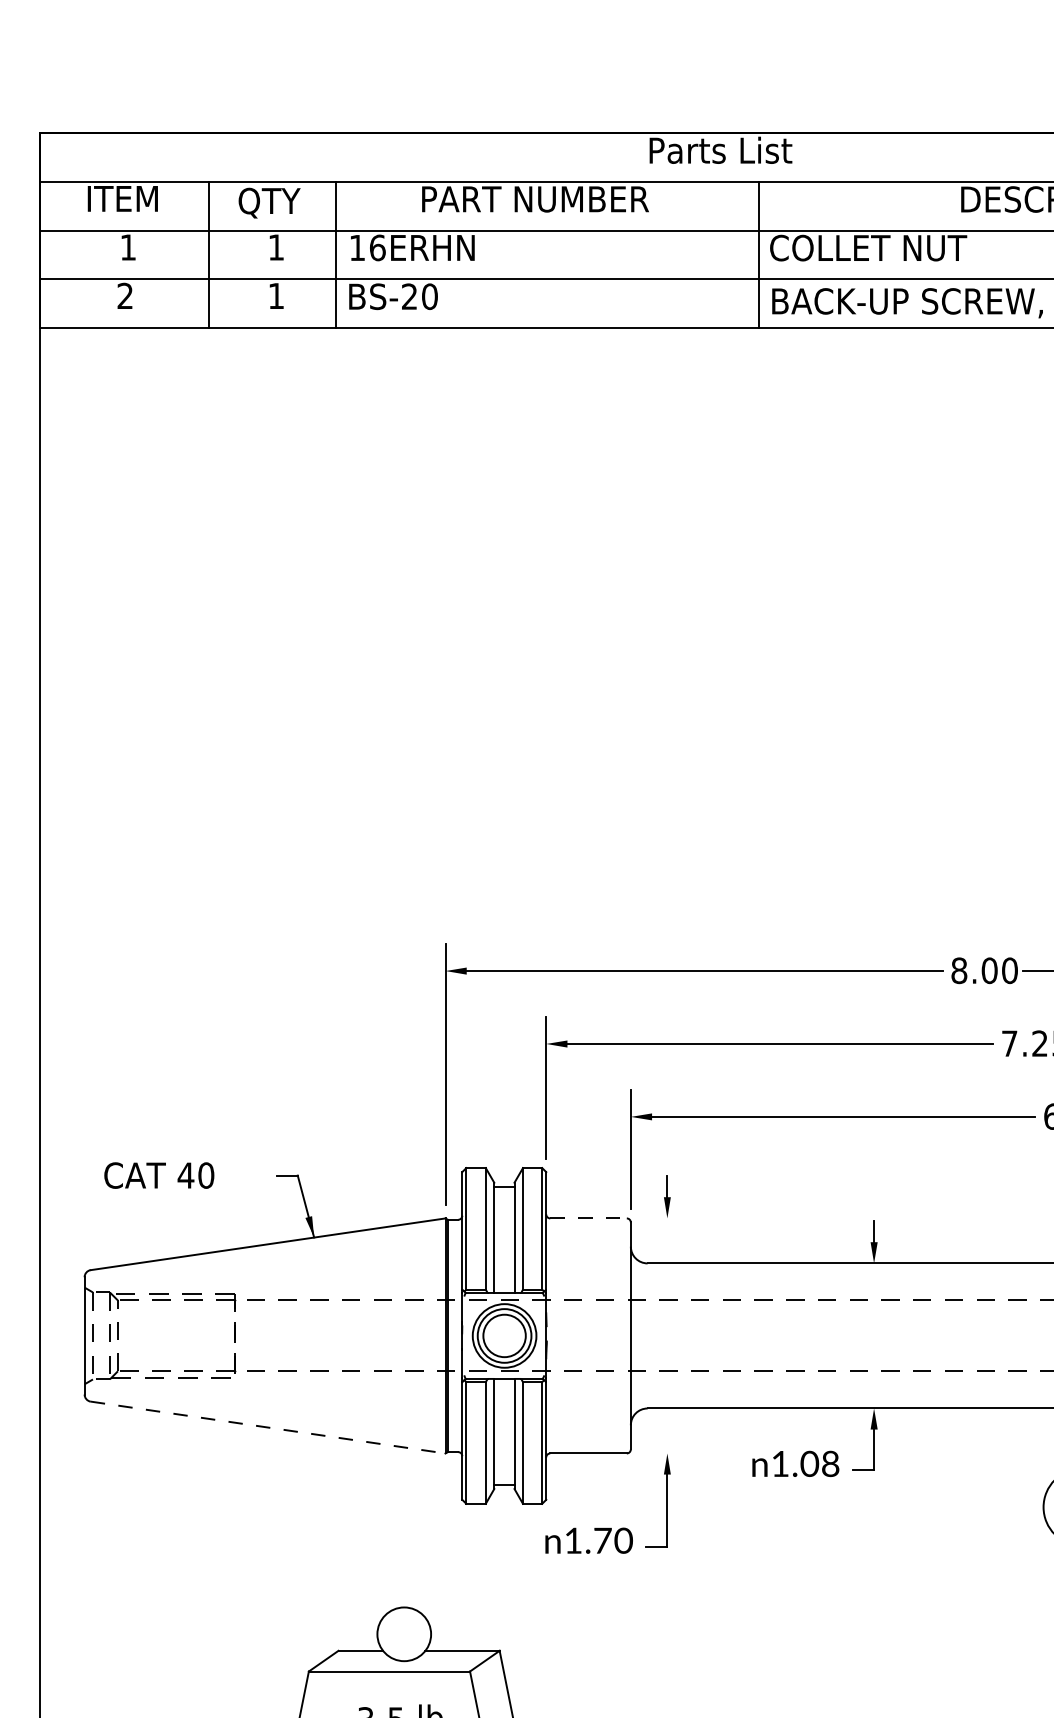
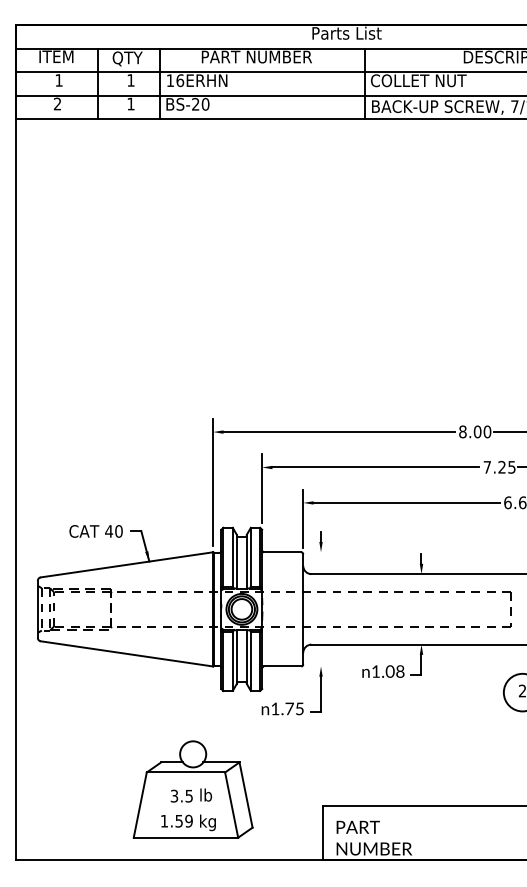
text: (158, 1175) -> (95, 531), moved
line: (588, 1218) -> (282, 552), dashed -> solid
line: (269, 1426) -> (127, 653), dashed -> solid
text: (623, 1539) -> (299, 708), 1.70 -> 1.75

